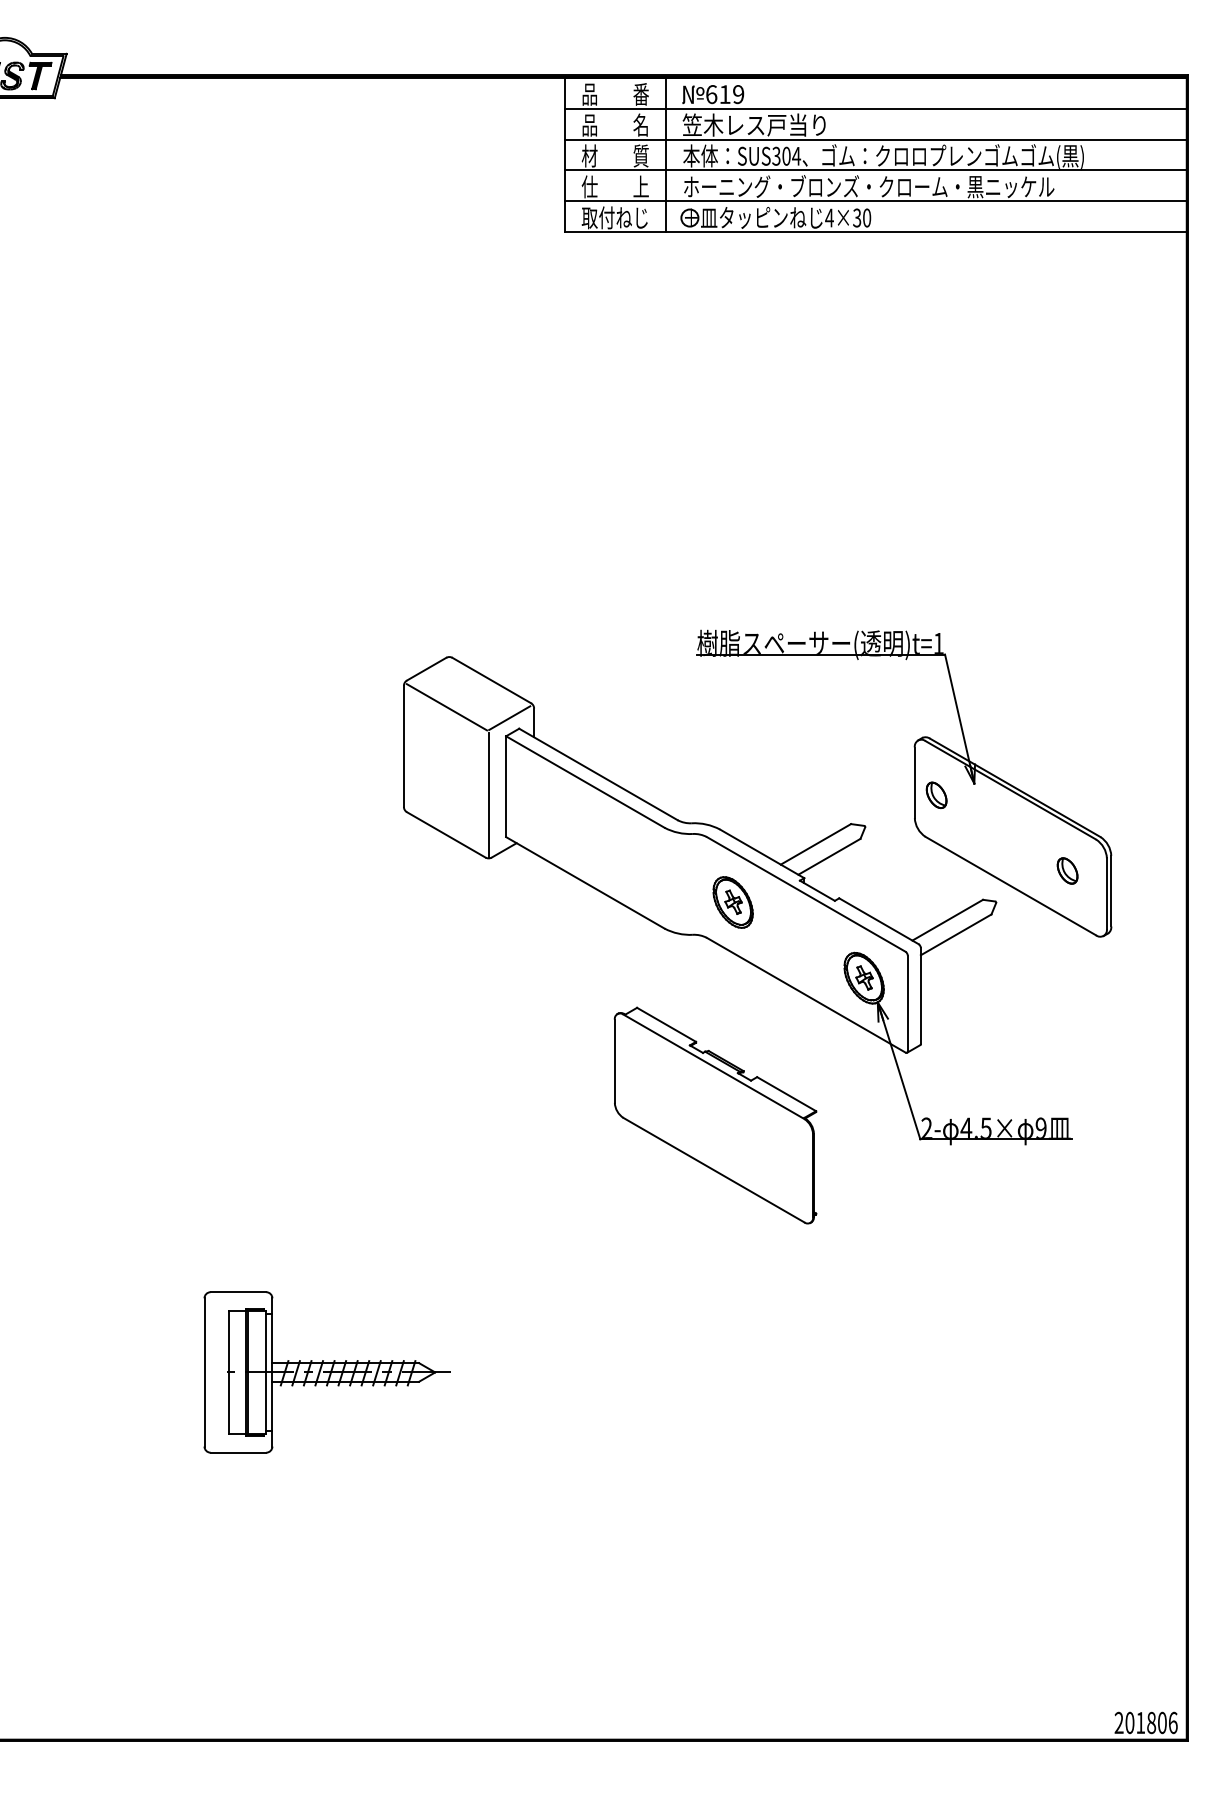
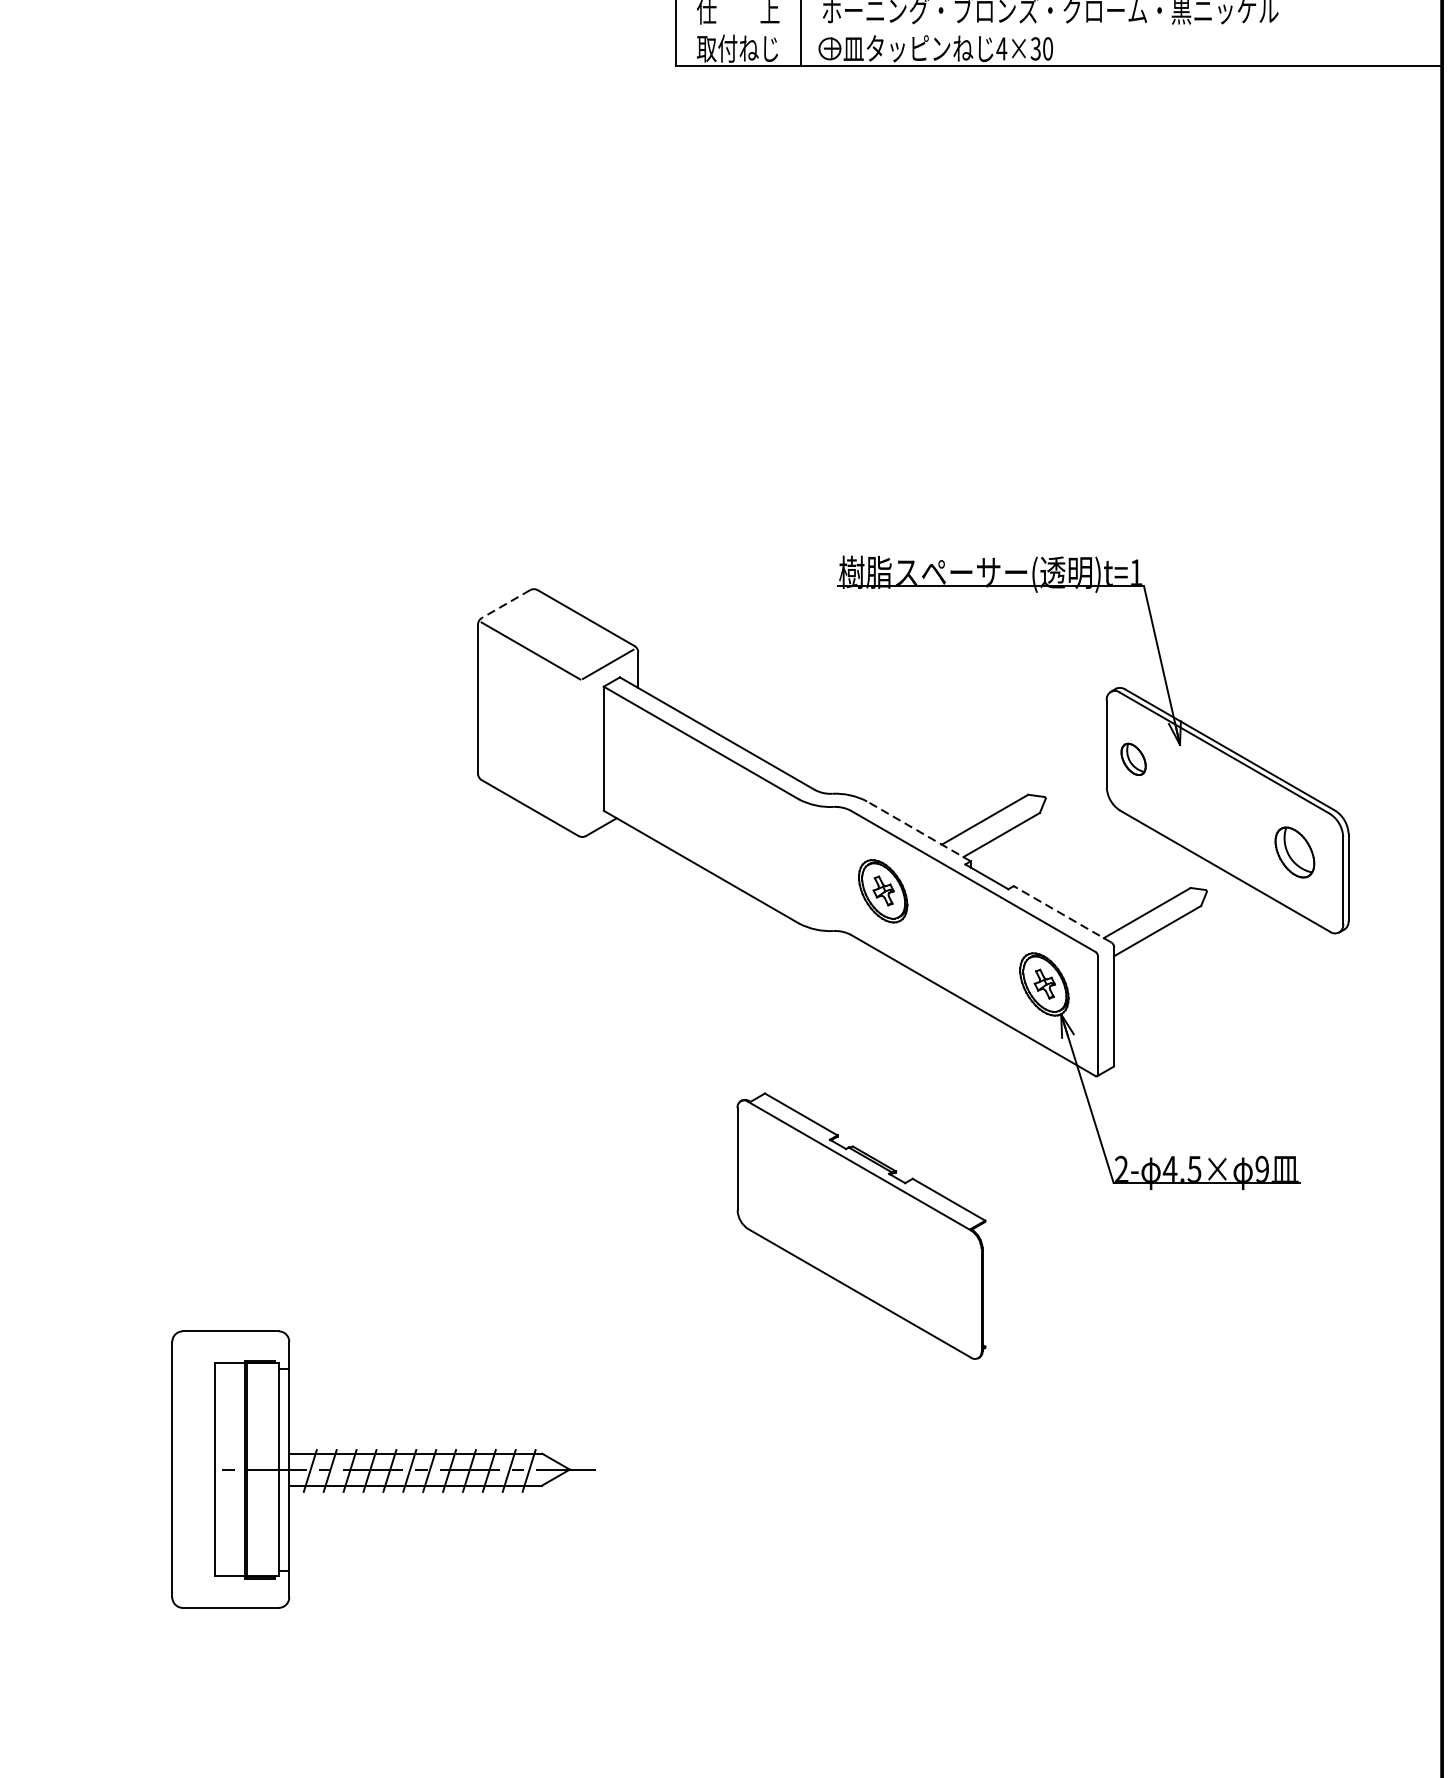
line: (875, 201) -> (1058, 28), removed
line: (426, 669) -> (505, 604), solid -> dashed
line: (488, 795) -> (582, 759), removed
line: (762, 853) -> (919, 830), solid -> dashed
part: (1067, 870) -> (1294, 851), size x1.6
line: (878, 921) -> (1062, 914), solid -> dashed
part: (715, 1115) -> (861, 1226), moved
part: (326, 1372) -> (382, 1469), size x1.4

